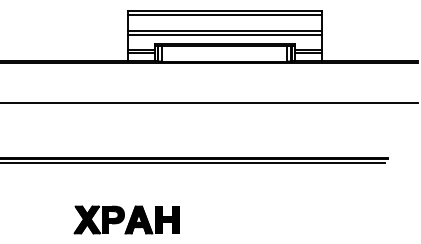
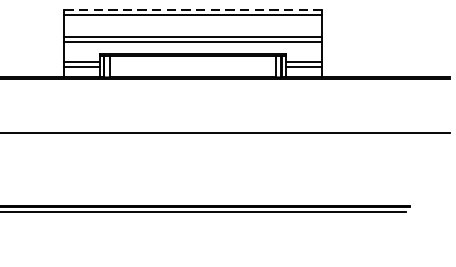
line: (225, 10) -> (193, 9), solid -> dashed

